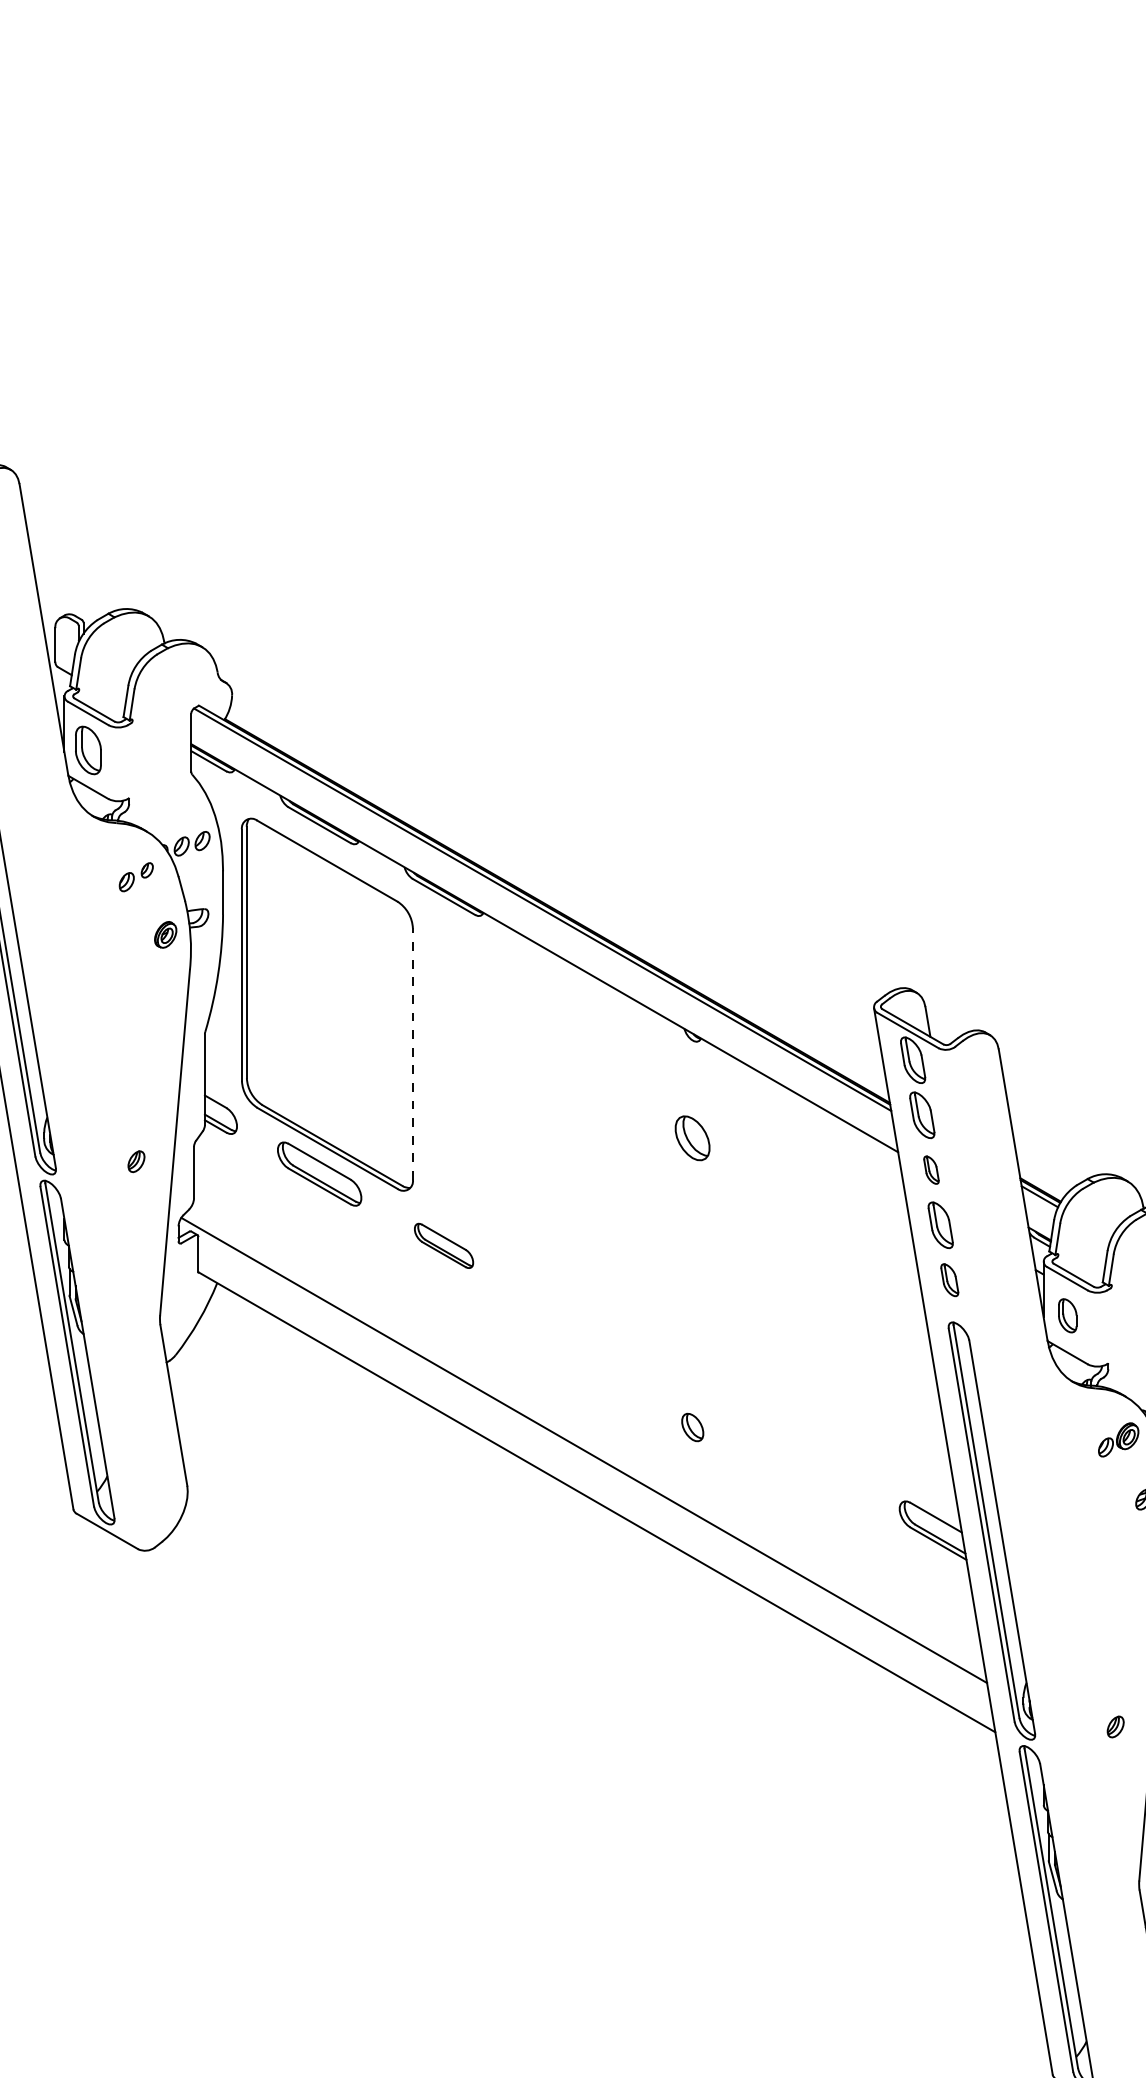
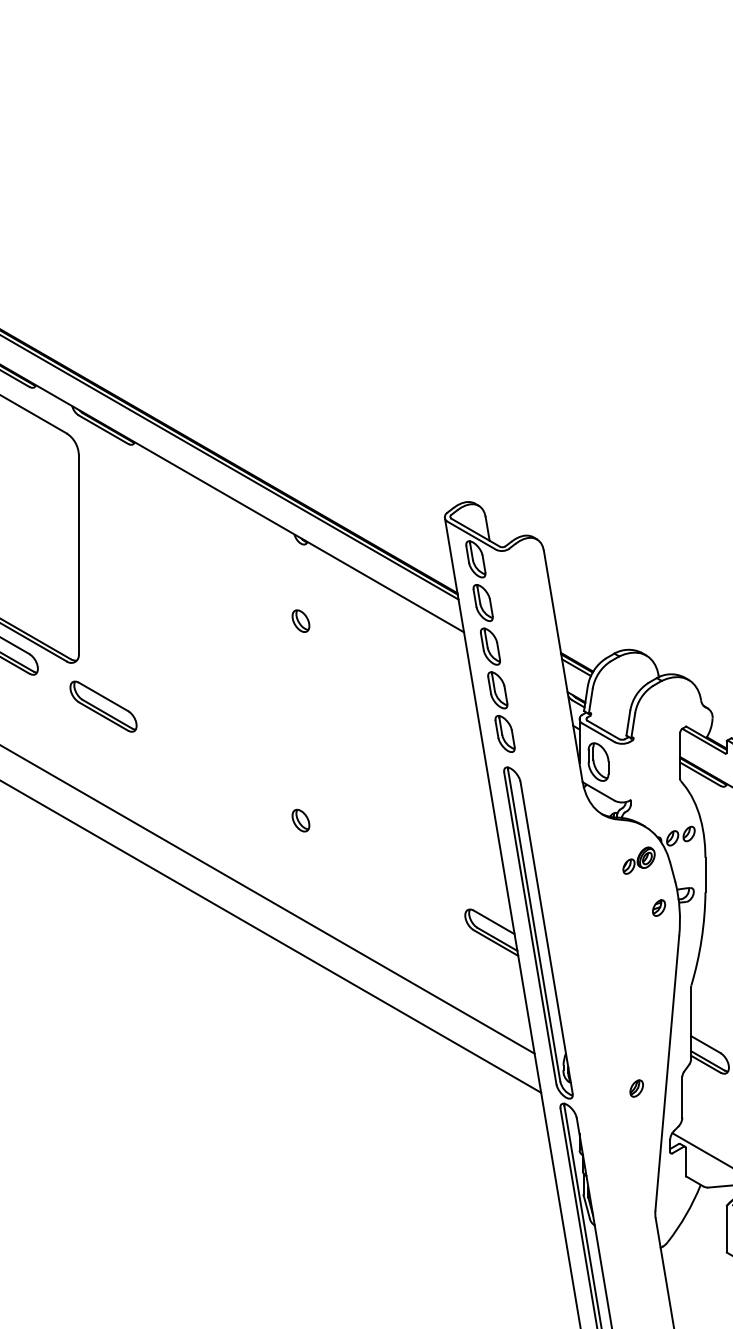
line: (412, 1054) -> (78, 554), dashed -> solid
part: (692, 1137) -> (300, 620), size x0.62
part: (931, 1169) -> (490, 646), size x1.67
part: (443, 1245) -> (103, 706), size x1.43
part: (949, 1279) -> (504, 733), size x1.43
part: (1067, 1315) -> (598, 761), size x1.43
part: (692, 1427) -> (300, 820), moved

